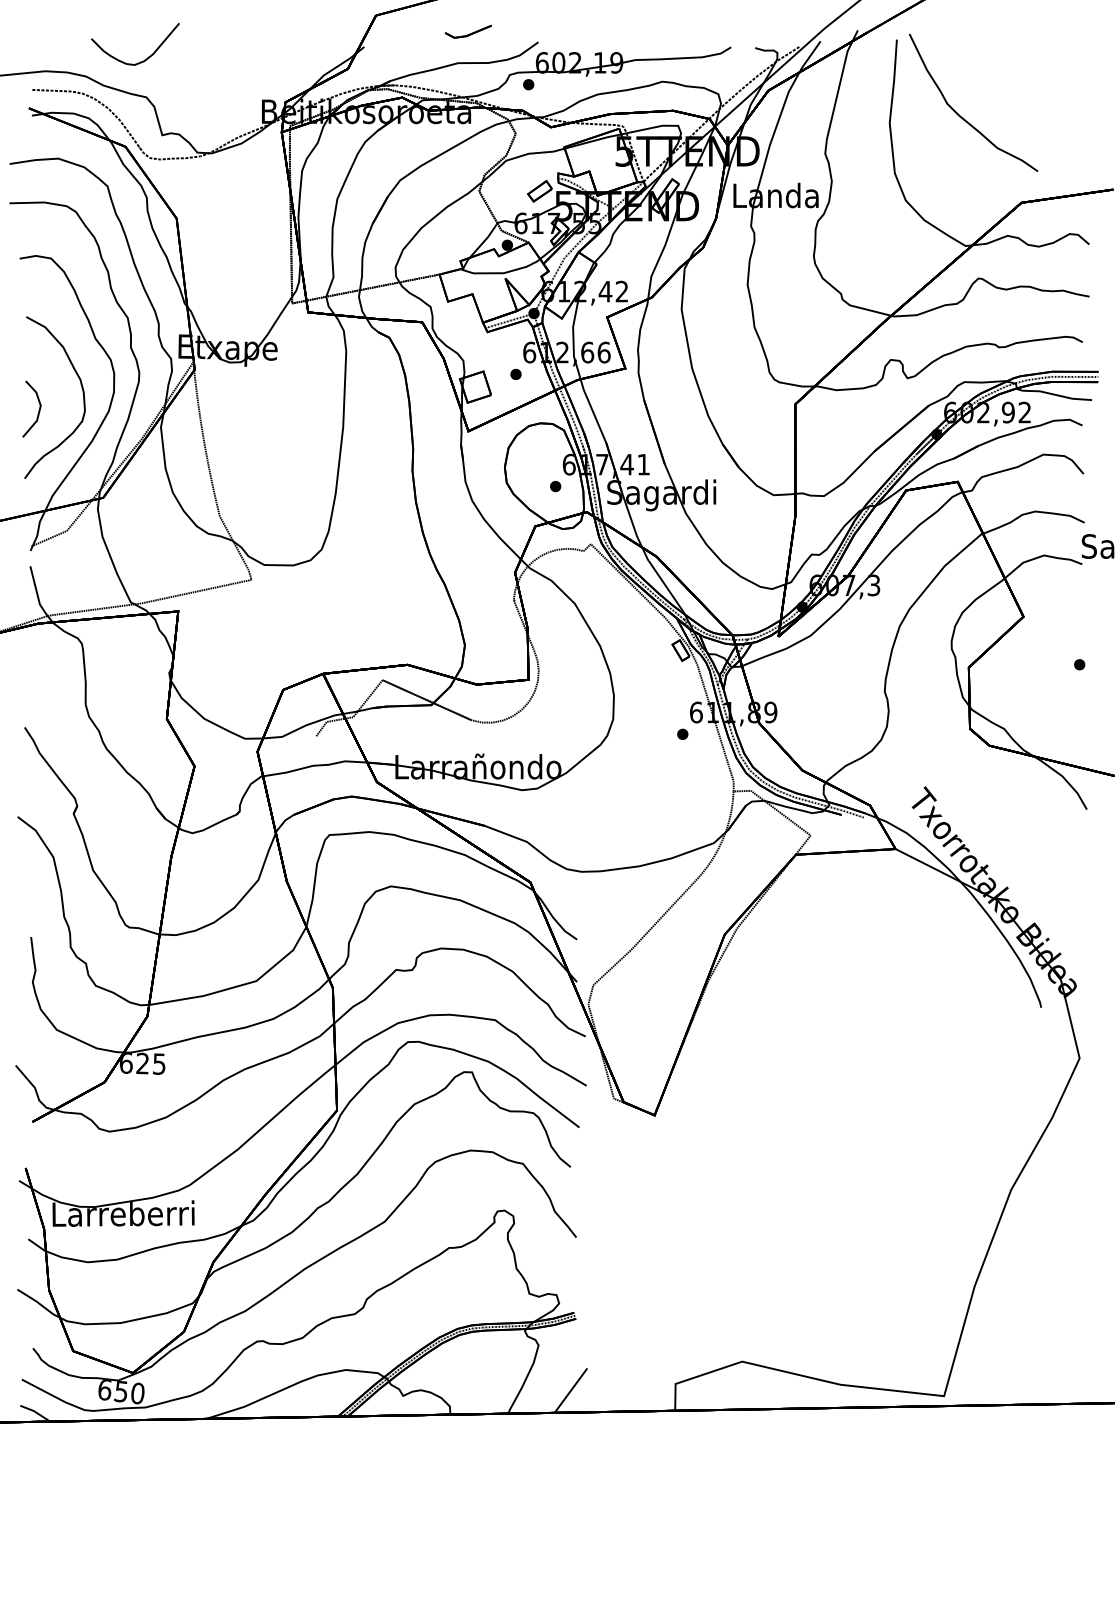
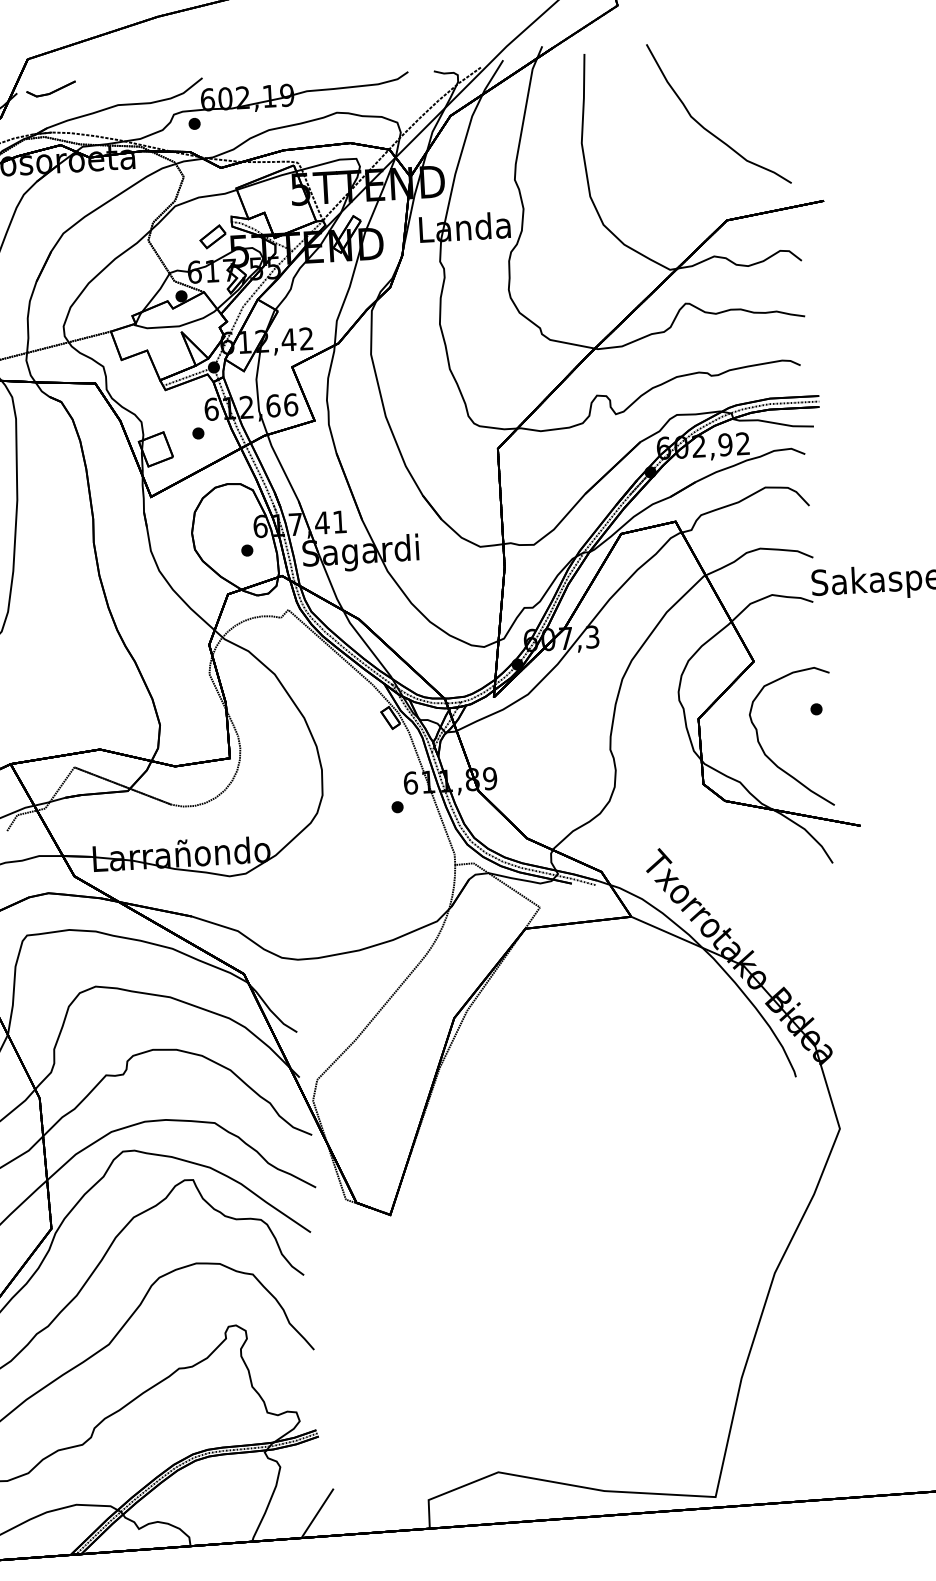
part: (467, 31) -> (50, 88), moved
curve: (963, 117) -> (709, 130), moved
curve: (1034, 708) -> (770, 758), added

